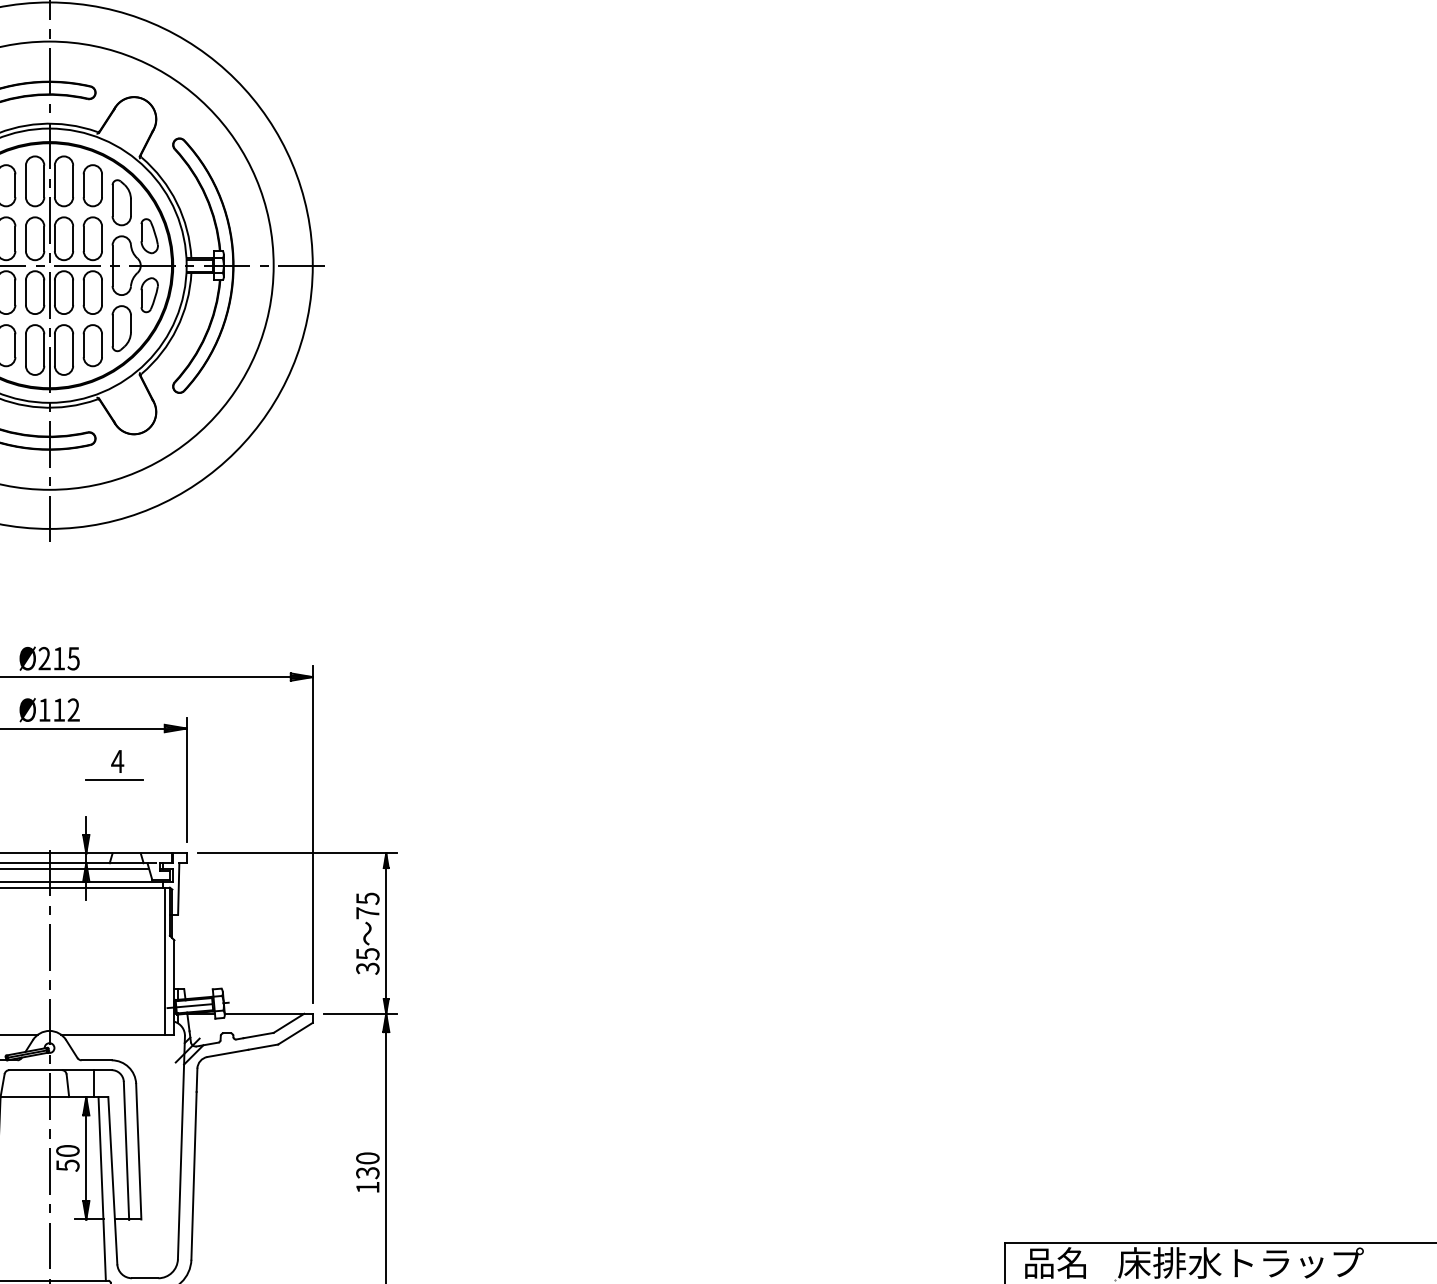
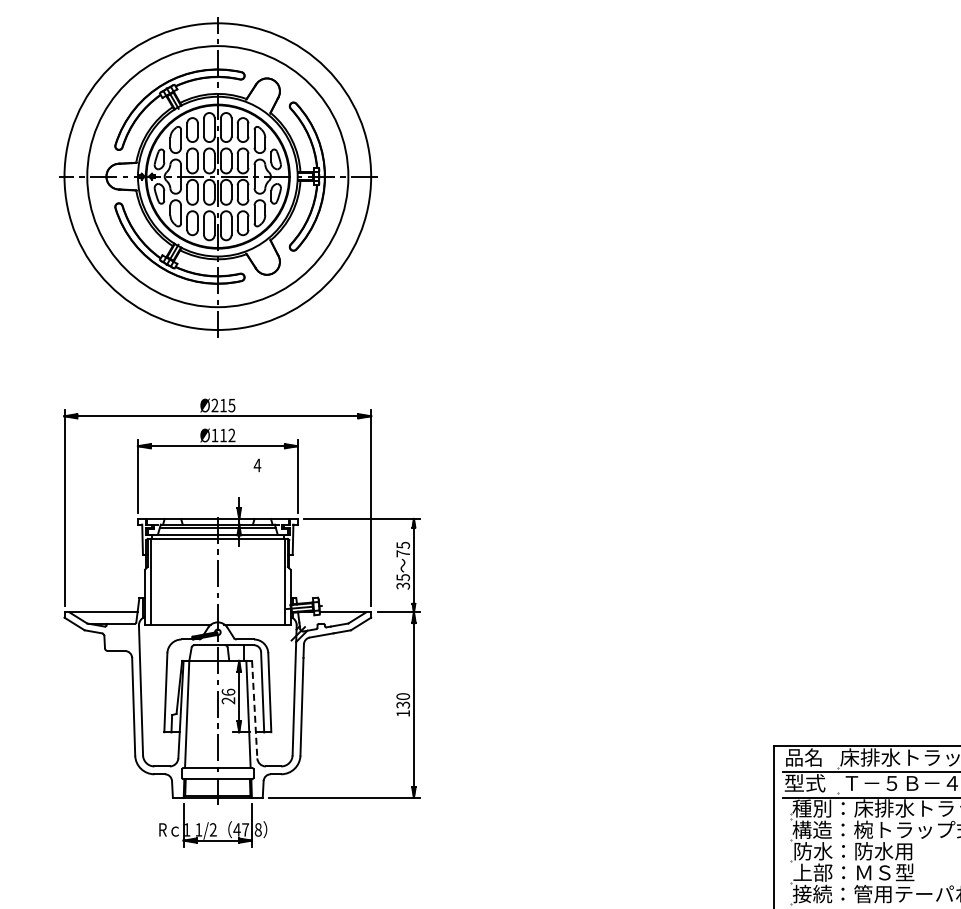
line: (114, 780) -> (255, 476), removed
text: (67, 1158) -> (228, 696), 50 -> 26
line: (112, 1180) -> (254, 709), solid -> dashed

